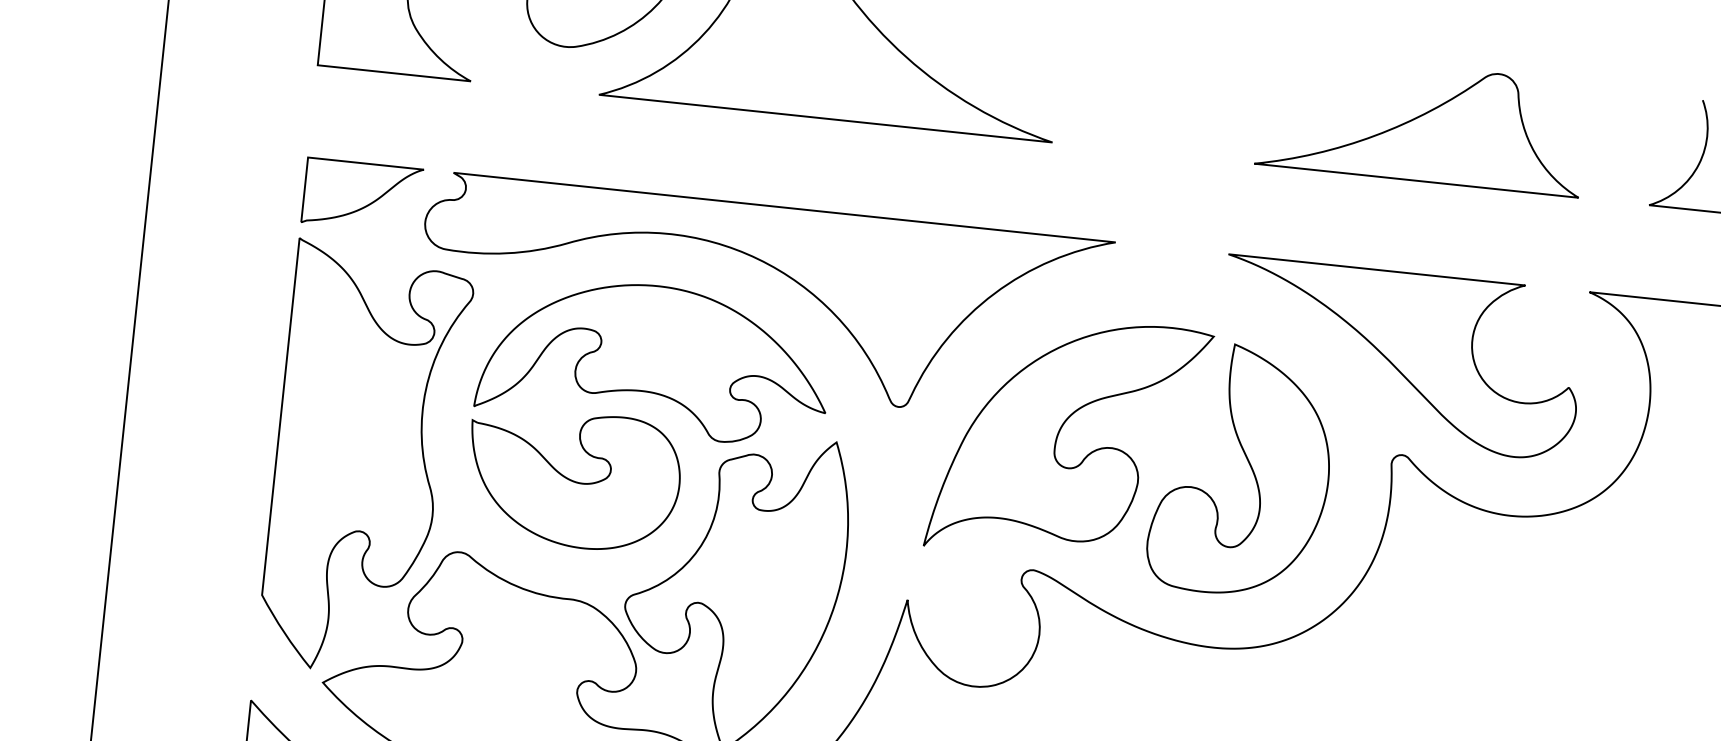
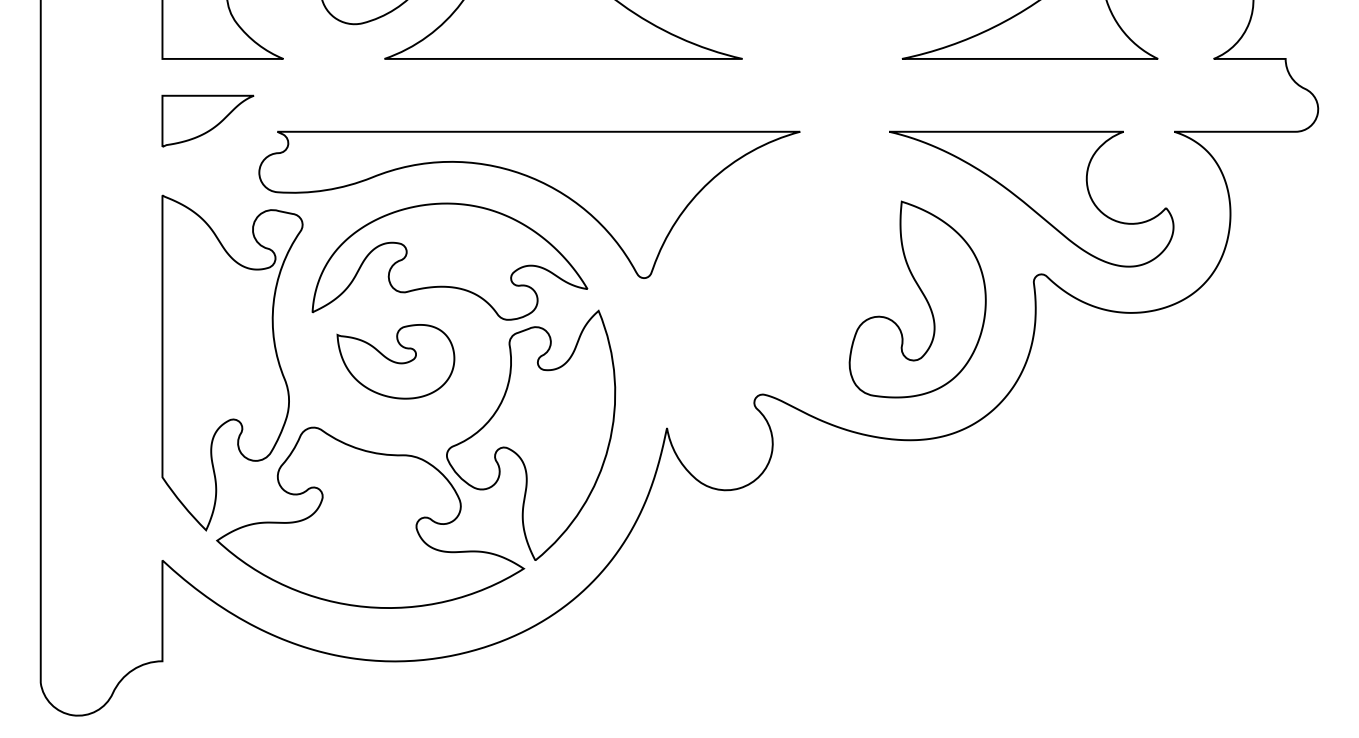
part: (361, 194) -> (207, 120), moved
part: (1060, 433) -> (772, 285), removed
part: (572, 479) -> (395, 361), size x0.7

